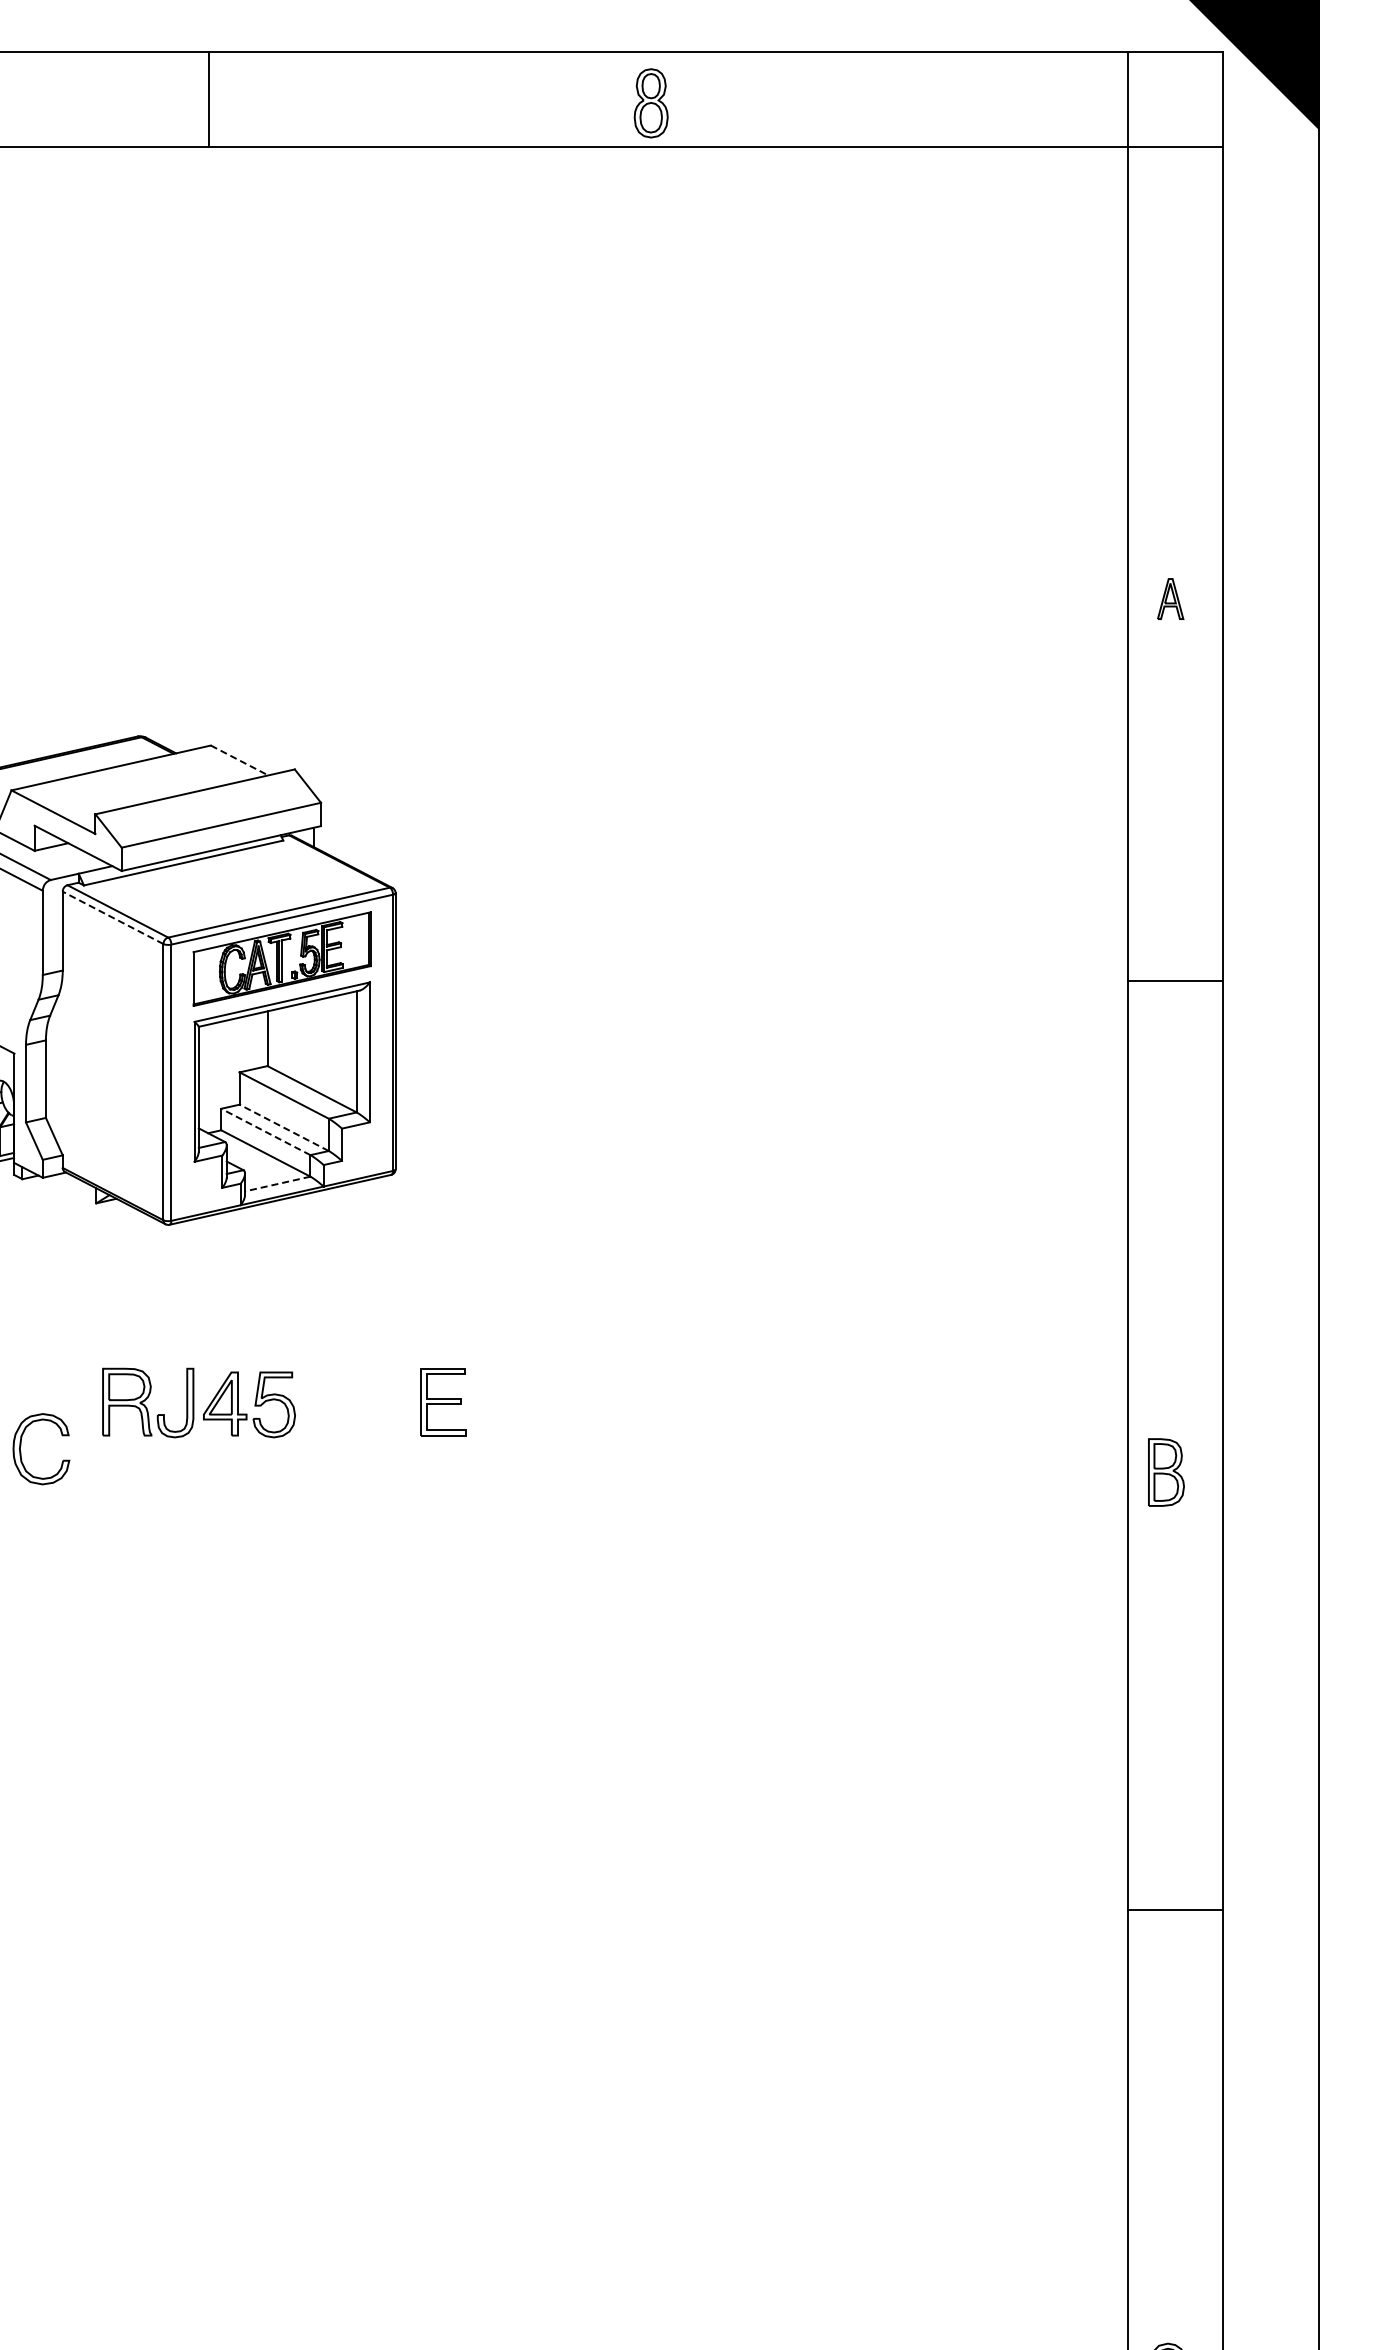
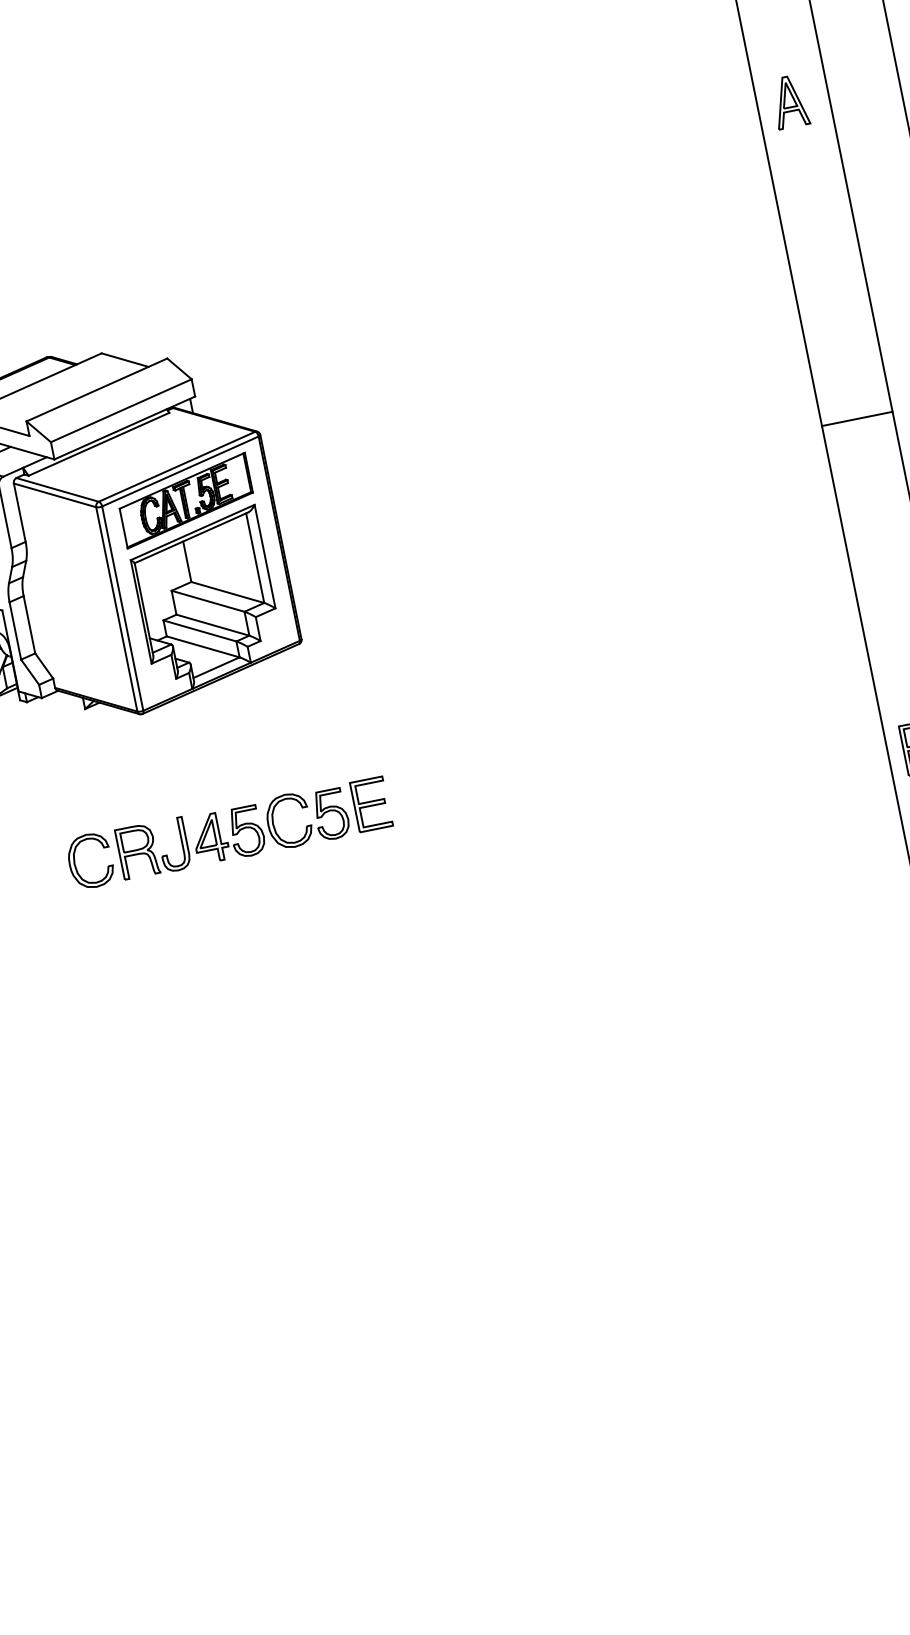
part: (1170, 598) -> (789, 101), size x1.67
line: (240, 760) -> (125, 360), dashed -> solid
line: (113, 917) -> (55, 495), dashed -> solid
line: (1175, 980) -> (857, 418), moved
line: (283, 1127) -> (212, 625), dashed -> solid
line: (265, 1131) -> (199, 630), dashed -> solid
line: (277, 1184) -> (216, 668), dashed -> solid
part: (356, 1412) -> (308, 824), added
part: (21, 1451) -> (76, 865), moved

